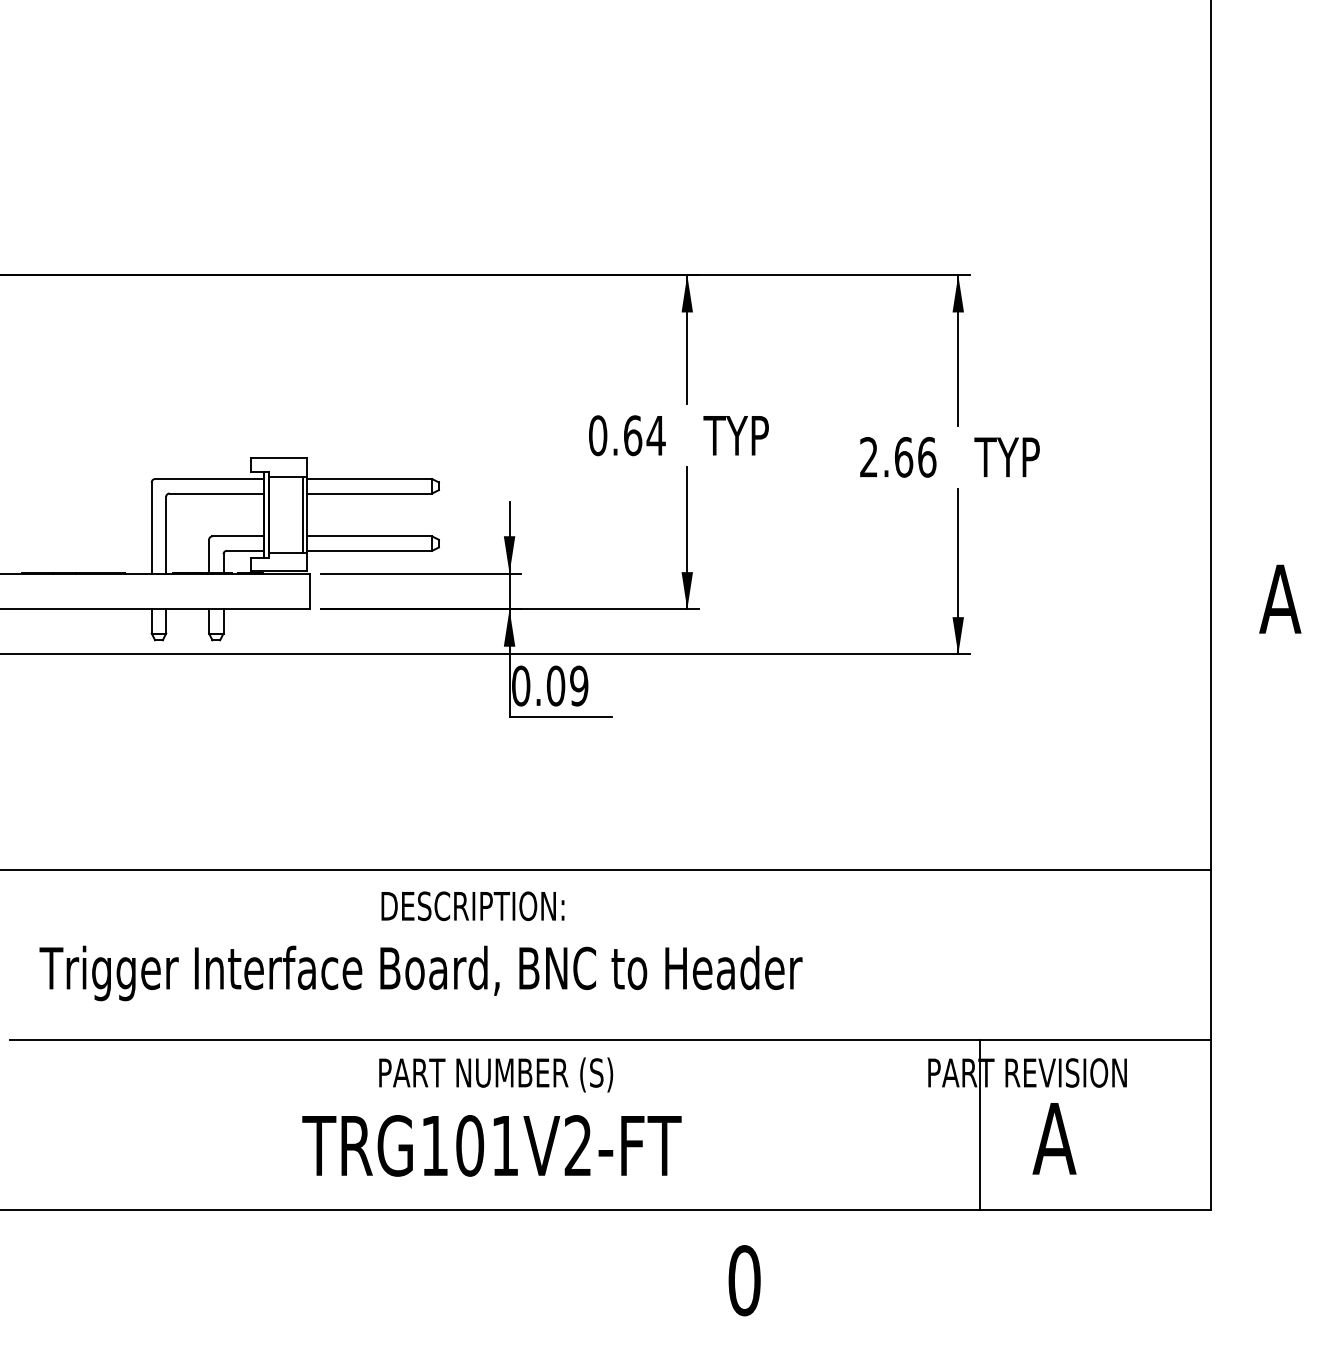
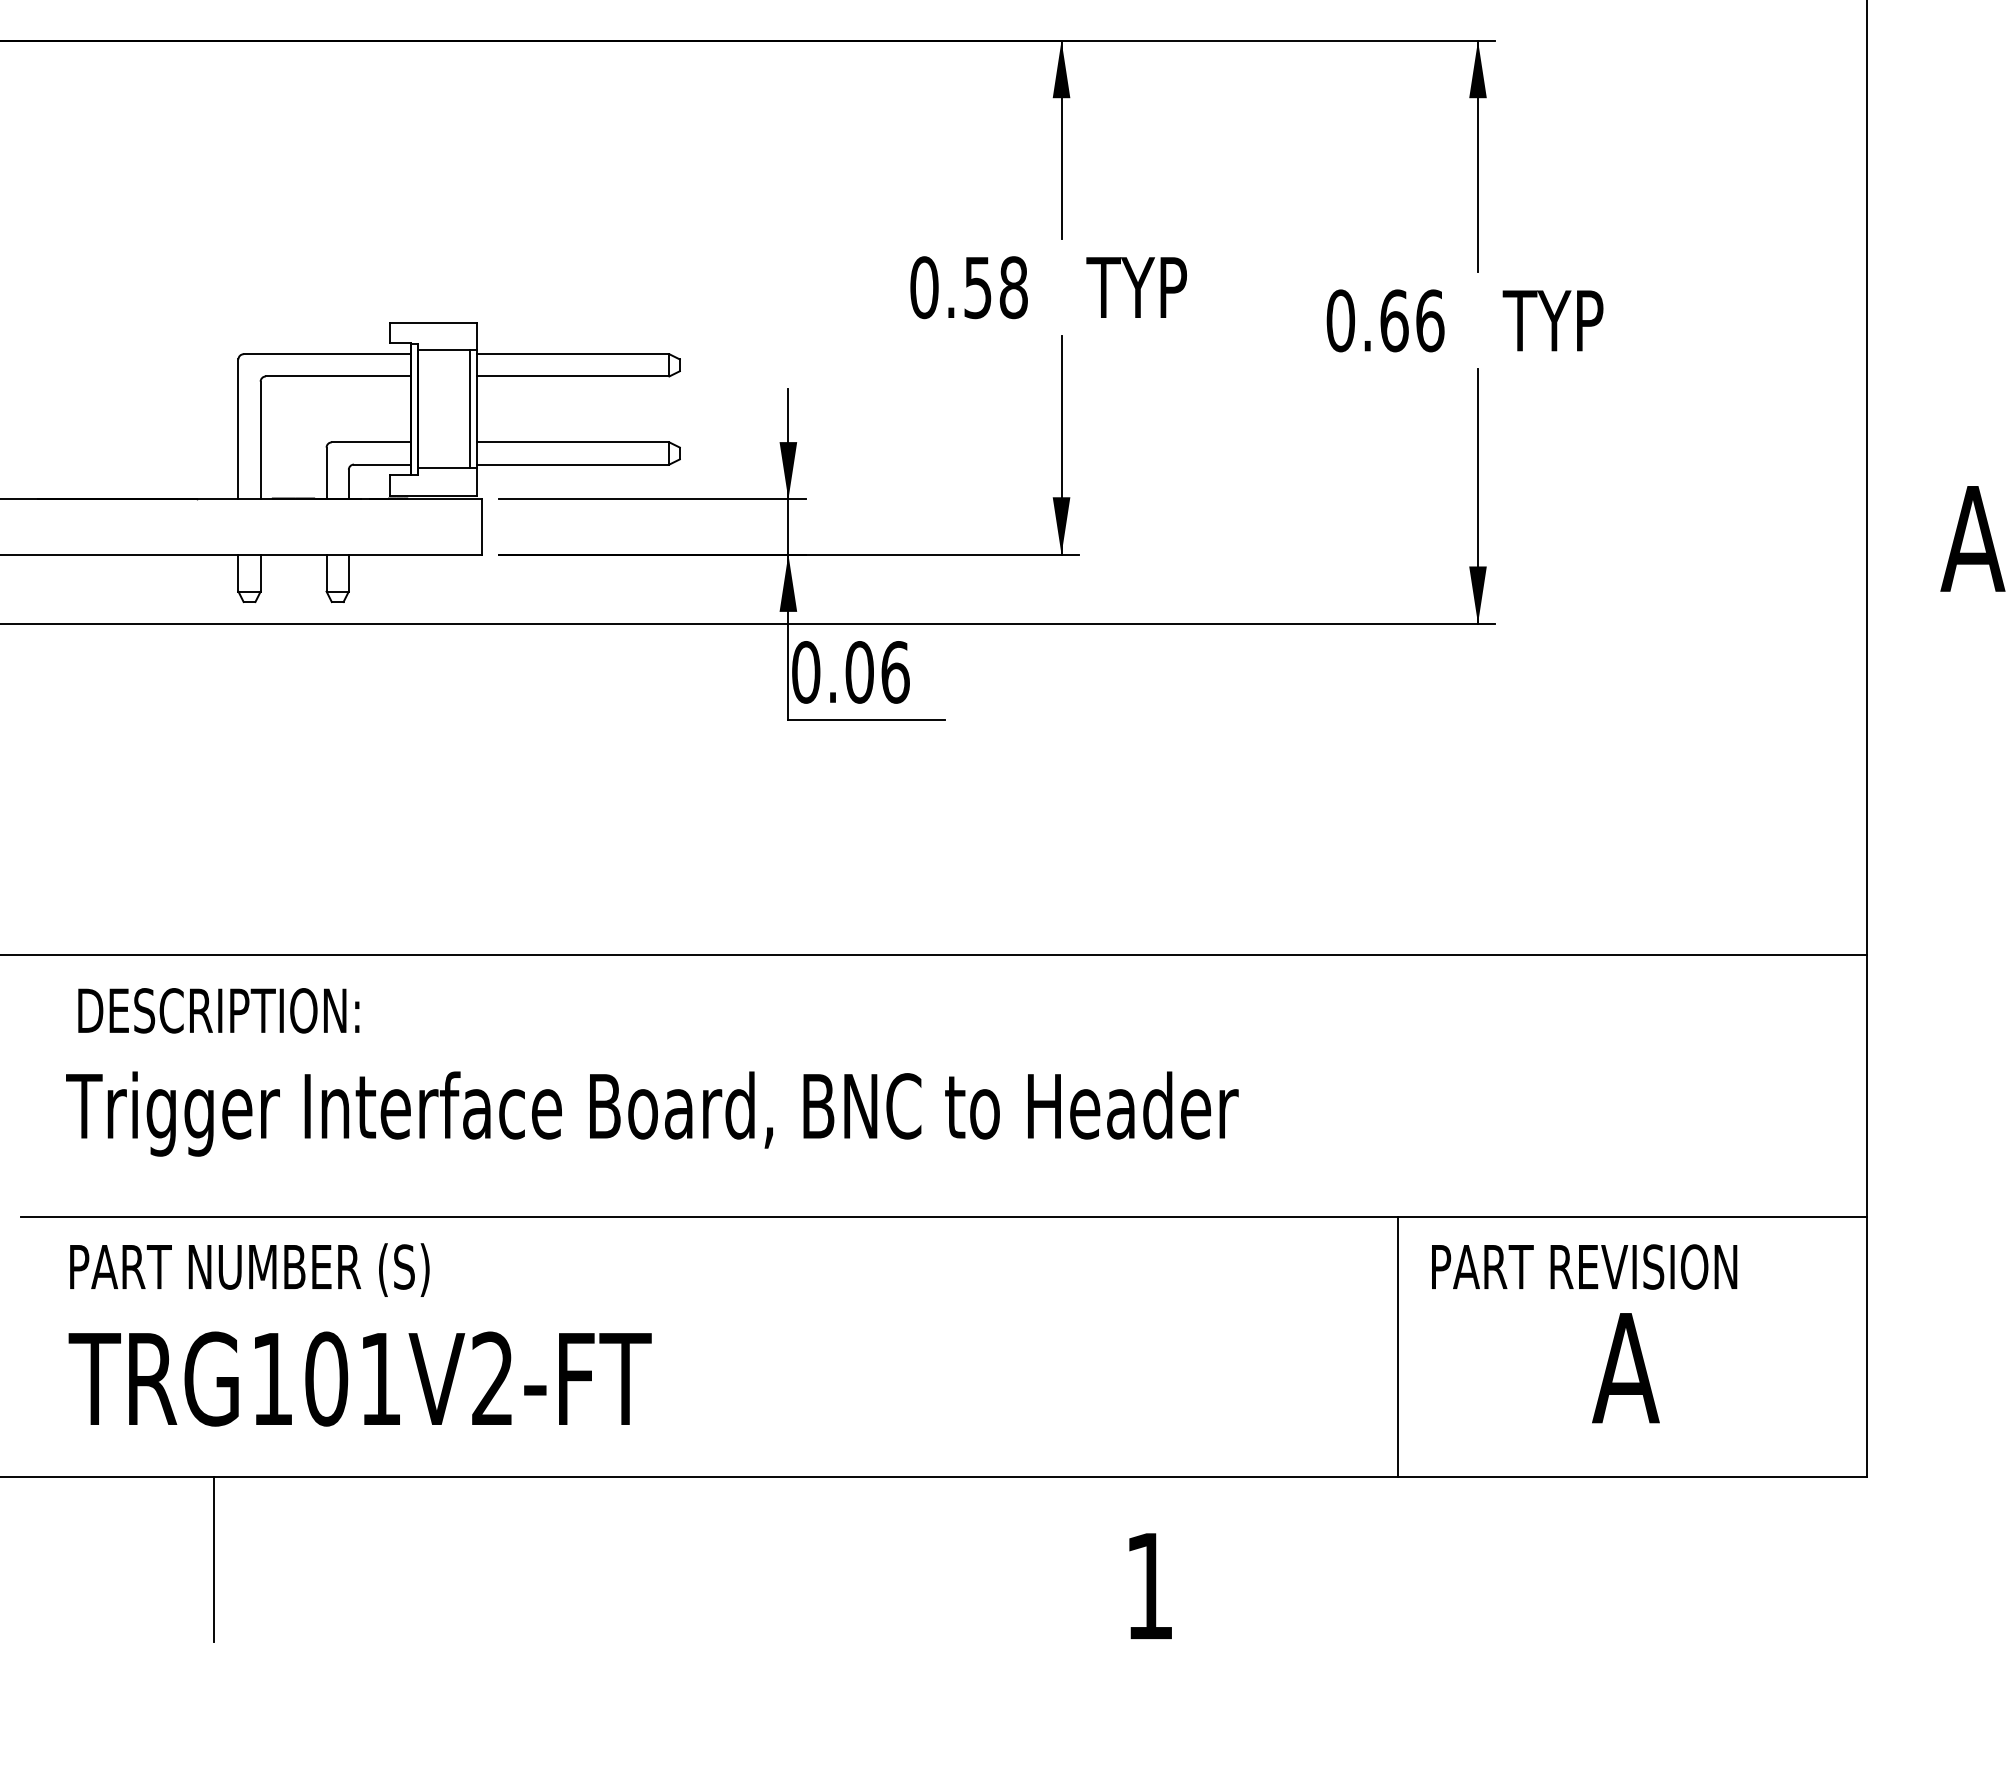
text: (644, 435) -> (995, 287), 0.64 -> 0.58
text: (868, 457) -> (1340, 321), 2.66 -> 0.66
text: (579, 685) -> (895, 671), 0.09 -> 0.06
text: (472, 906) -> (218, 1011), moved
text: (496, 1074) -> (250, 1269), moved
line: (980, 1124) -> (1398, 1346), moved
text: (491, 1145) -> (359, 1378), moved
line: (136, 1263) -> (215, 1559), added
text: (744, 1280) -> (1149, 1585), 0 -> 1

